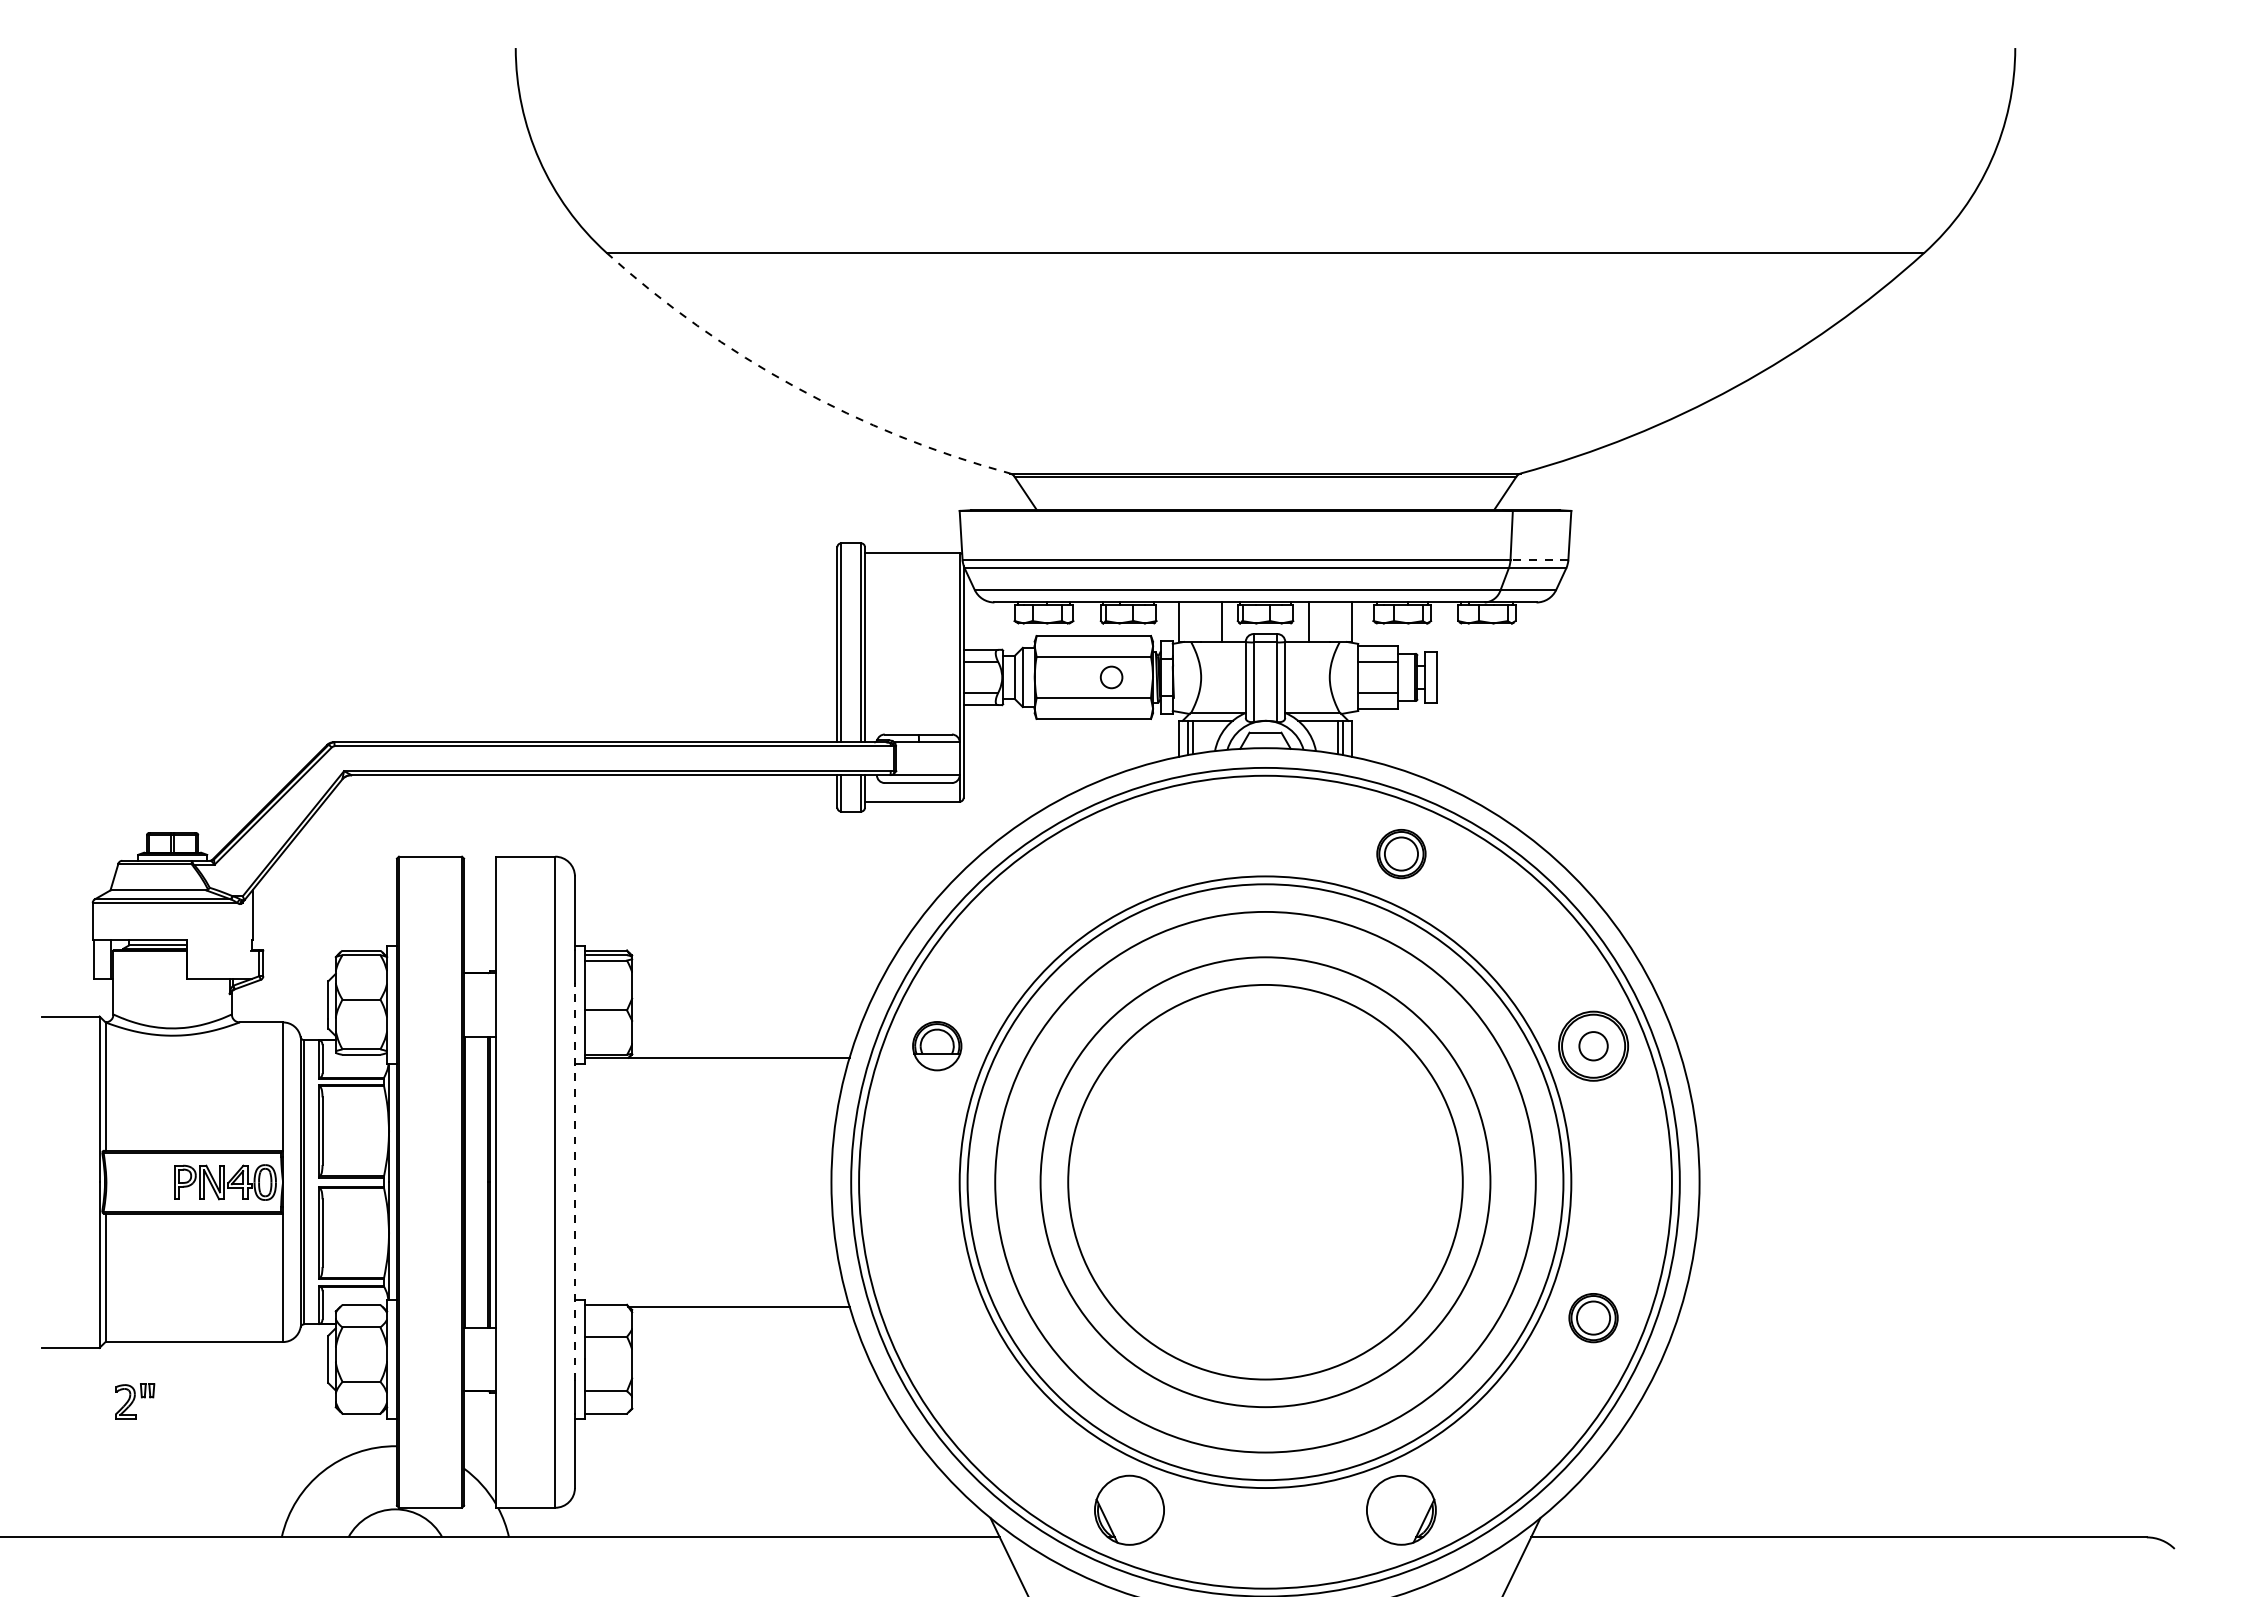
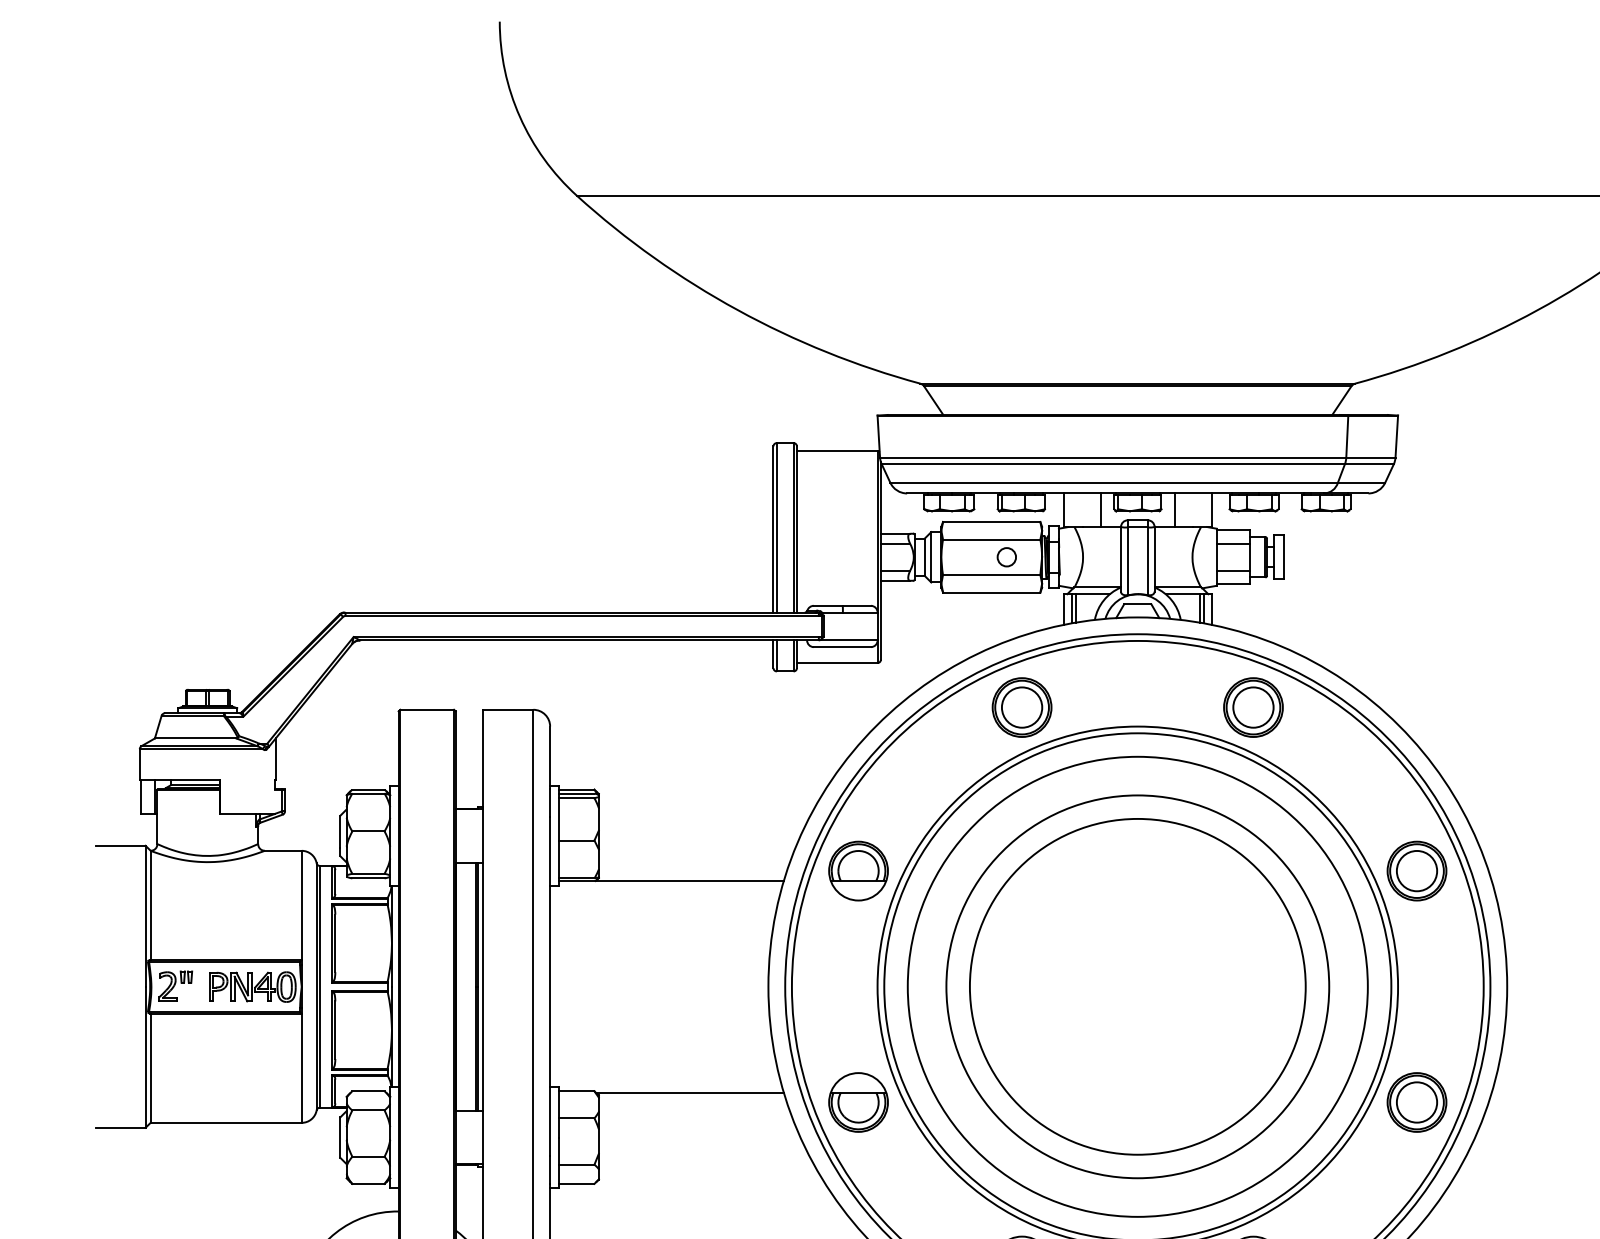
arc: (795, 387) -> (737, 310), dashed -> solid
line: (1539, 560) -> (1370, 457), dashed -> solid
part: (1129, 853) -> (1022, 707), added
part: (1401, 853) -> (1253, 707), size x1.43
part: (936, 1045) -> (857, 870), size x1.43
circle: (1593, 1045) -> (1416, 870), size x1.67
line: (574, 1181) -> (549, 986), dashed -> solid
part: (936, 1317) -> (857, 1101), added
part: (1593, 1317) -> (1416, 1101), size x1.43
part: (135, 1401) -> (176, 986), moved

